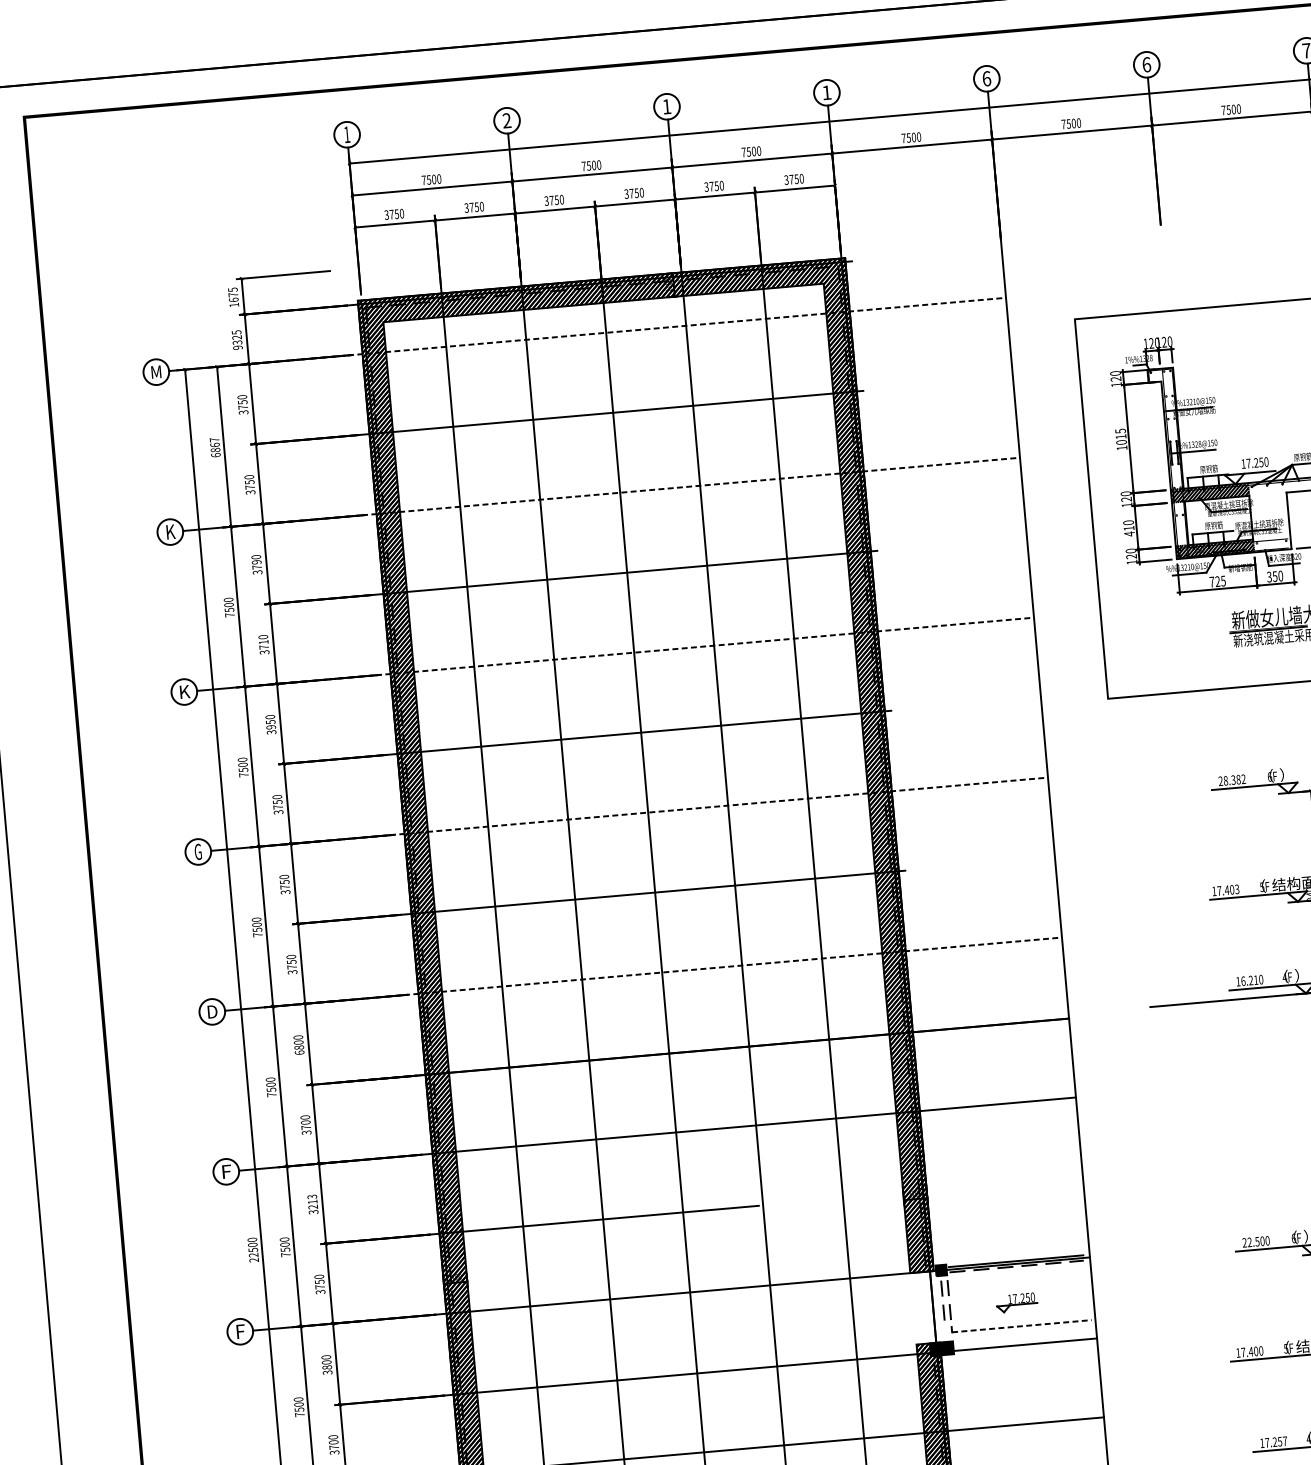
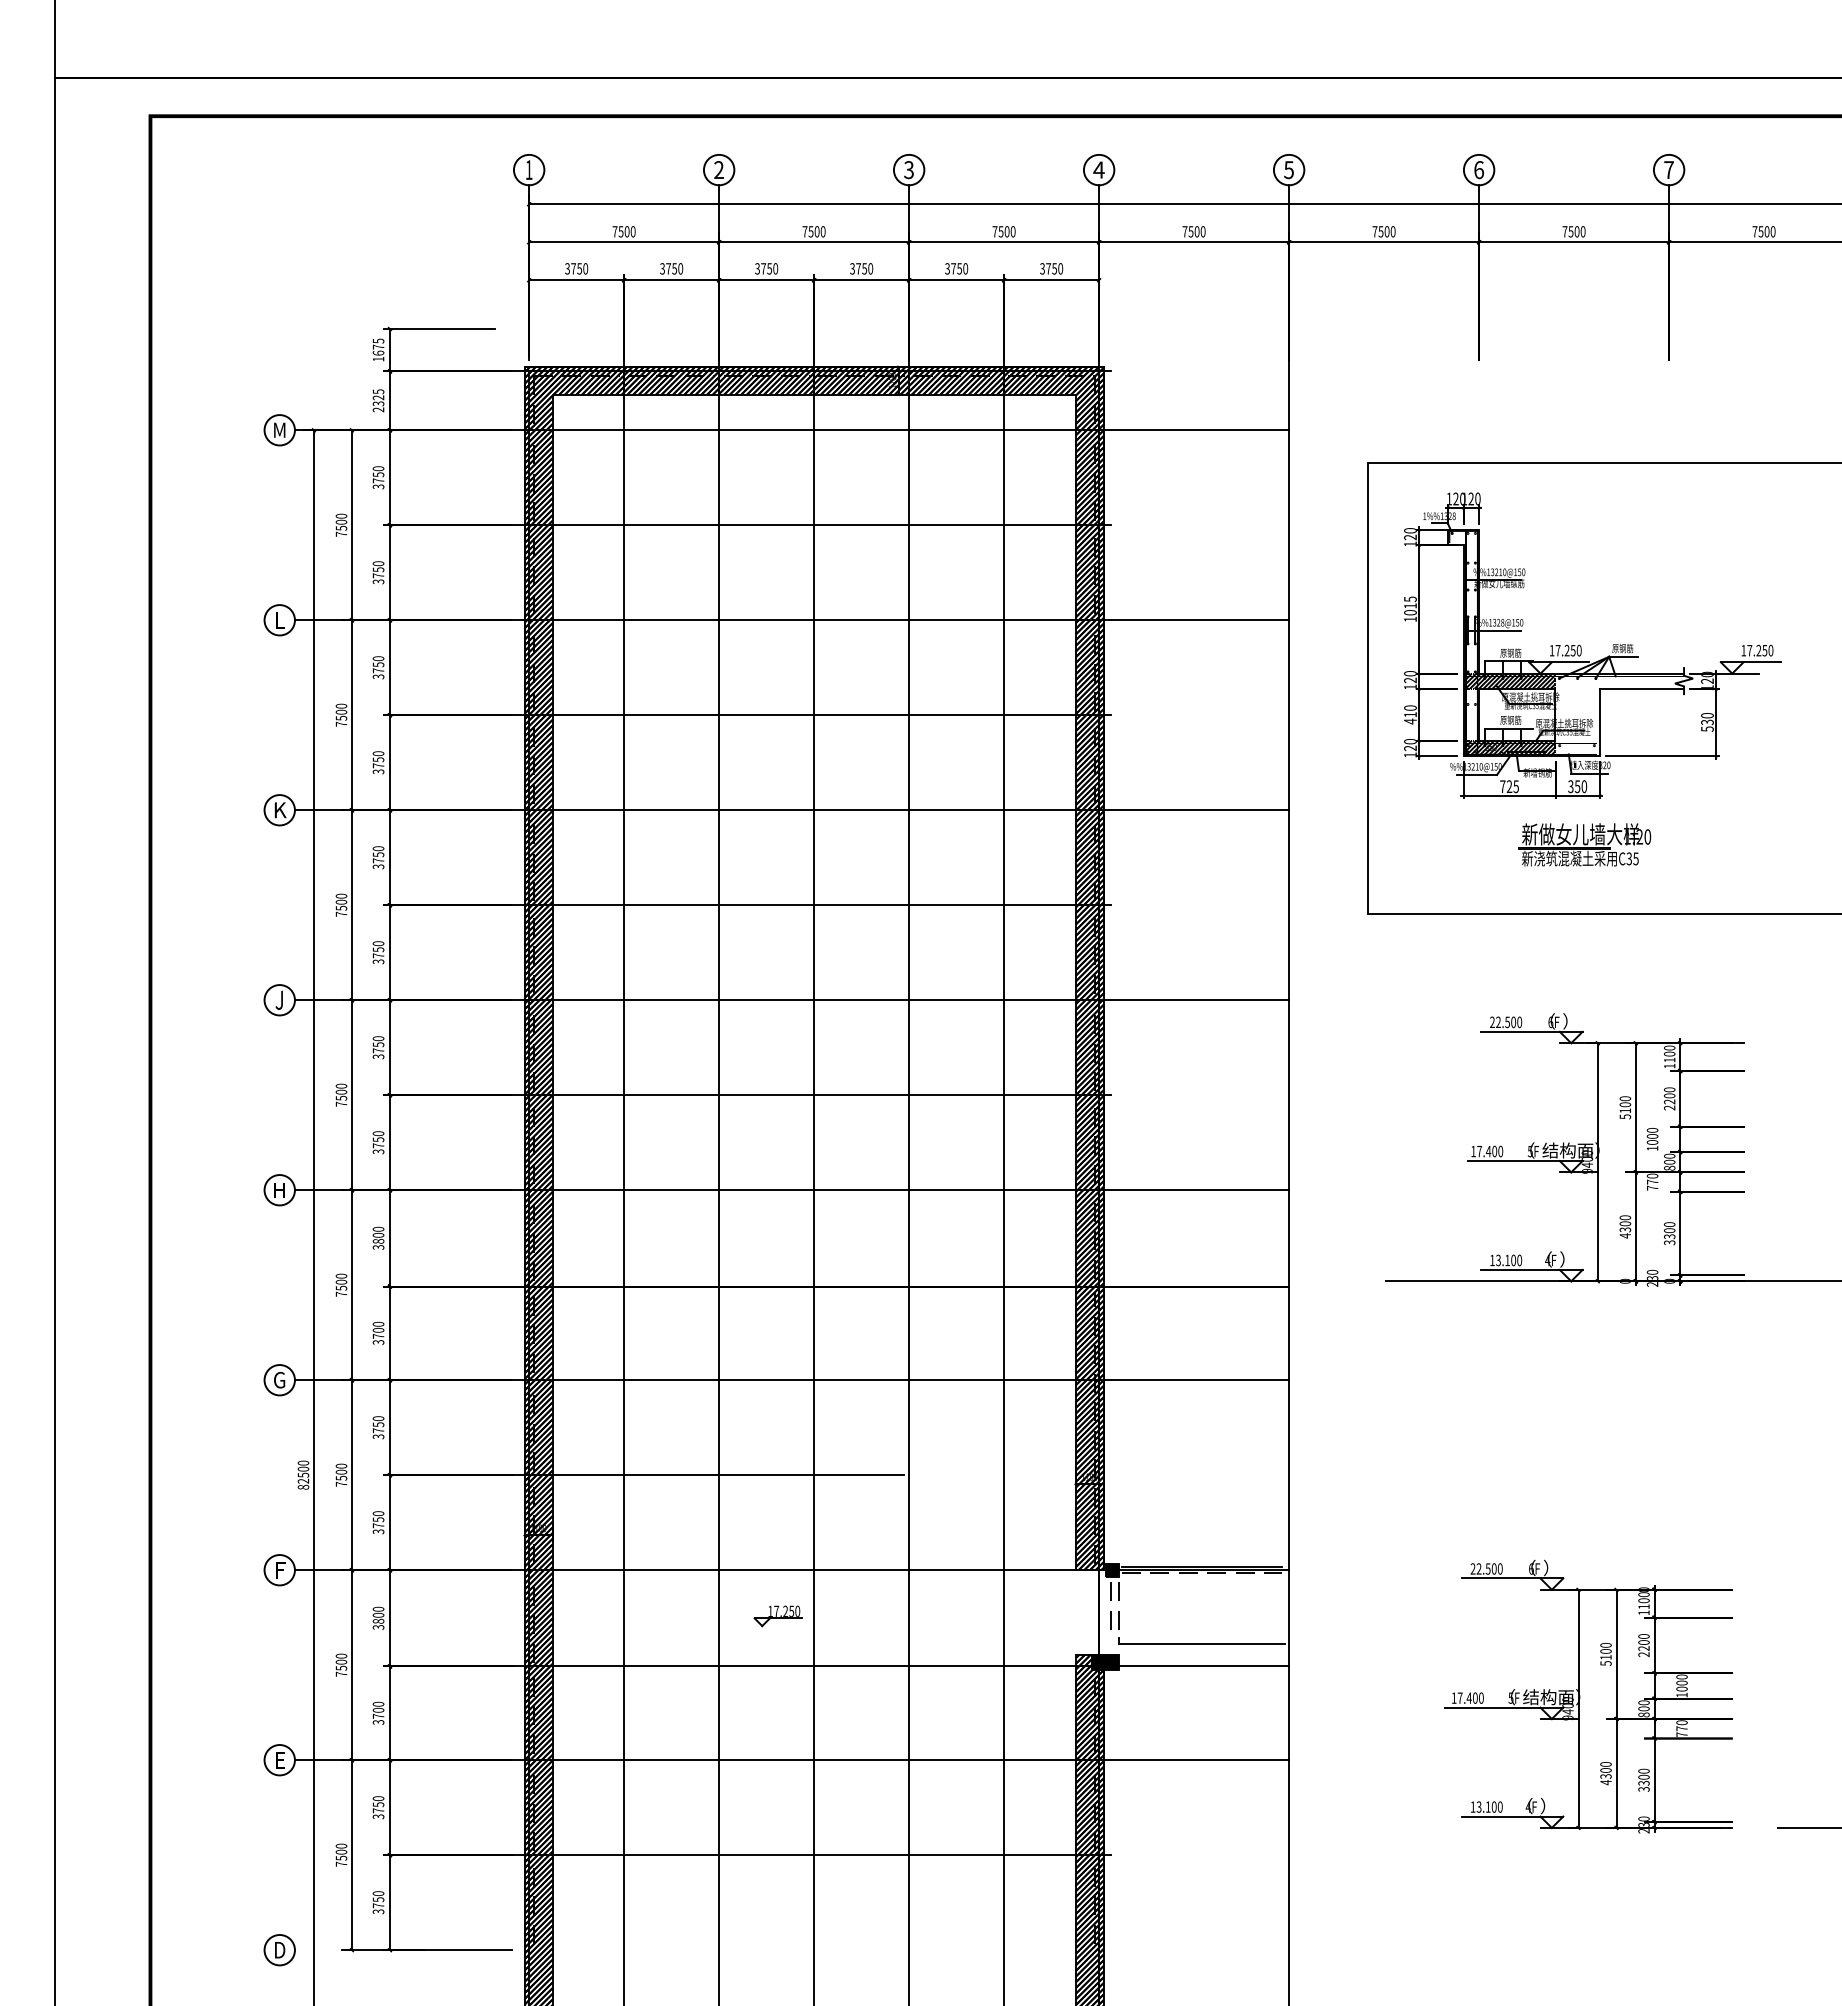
text: (987, 79) -> (1289, 170), 6 -> 5
text: (826, 92) -> (1098, 169), 1 -> 4
text: (666, 107) -> (908, 170), 1 -> 3
line: (645, 329) -> (860, 430), dashed -> solid
text: (237, 347) -> (378, 409), 9325 -> 2325
text: (215, 446) -> (341, 524), 6867 -> 7500
line: (659, 489) -> (860, 620), dashed -> solid
text: (170, 531) -> (280, 619), K -> L
text: (256, 562) -> (378, 664), 3790 -> 3750
text: (263, 642) -> (378, 759), 3710 -> 3750
line: (673, 649) -> (860, 810), dashed -> solid
text: (271, 727) -> (378, 860), 3950 -> 3750
text: (1235, 780) -> (1509, 1022), 28.382 -> 22.500
line: (687, 809) -> (860, 1000), dashed -> solid
text: (198, 851) -> (279, 999), G -> J
text: (1237, 889) -> (1500, 1151), 17.403 -> 17.400
line: (701, 969) -> (860, 1190), dashed -> solid
text: (1250, 980) -> (1506, 1260), 16.210 -> 13.100
text: (212, 1011) -> (279, 1189), D -> H
text: (299, 1051) -> (378, 1246), 6800 -> 3800
text: (226, 1171) -> (279, 1379), F -> G
text: (312, 1201) -> (378, 1424), 3213 -> 3750
text: (254, 1259) -> (303, 1486), 22500 -> 82500
part: (1016, 1303) -> (777, 1616), moved
line: (1021, 1326) -> (1201, 1644), dashed -> solid
text: (1276, 1441) -> (1489, 1806), 17.257 -> 13.100

